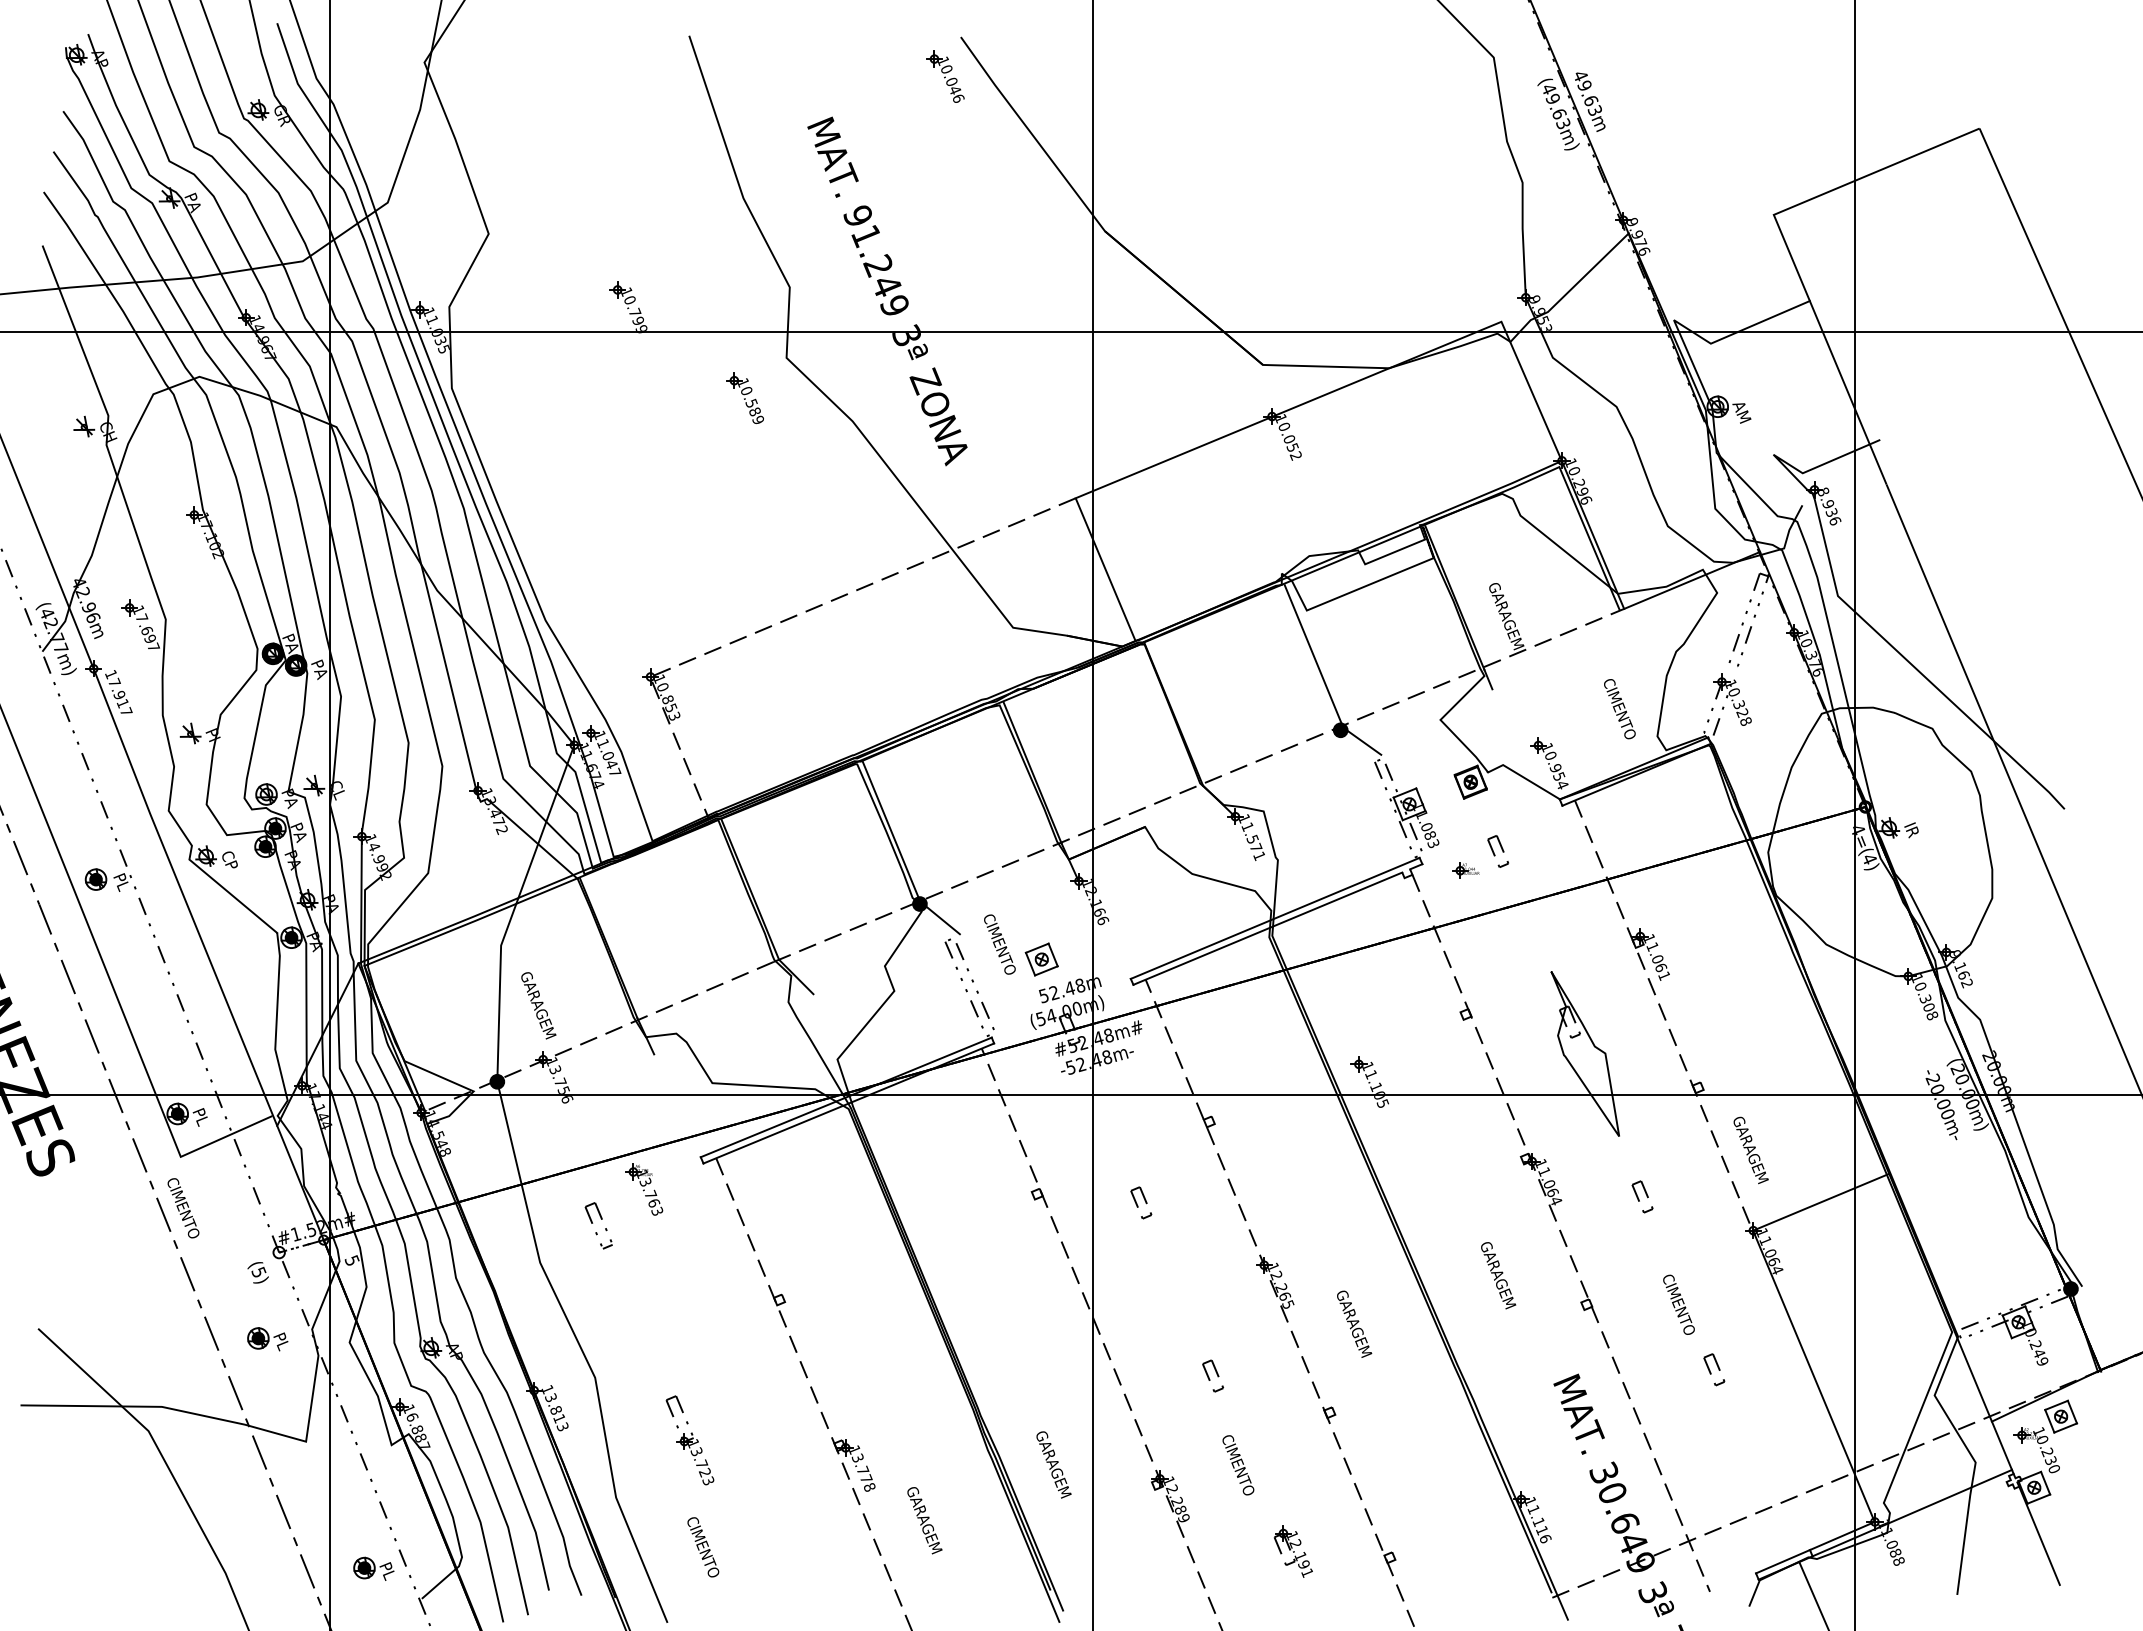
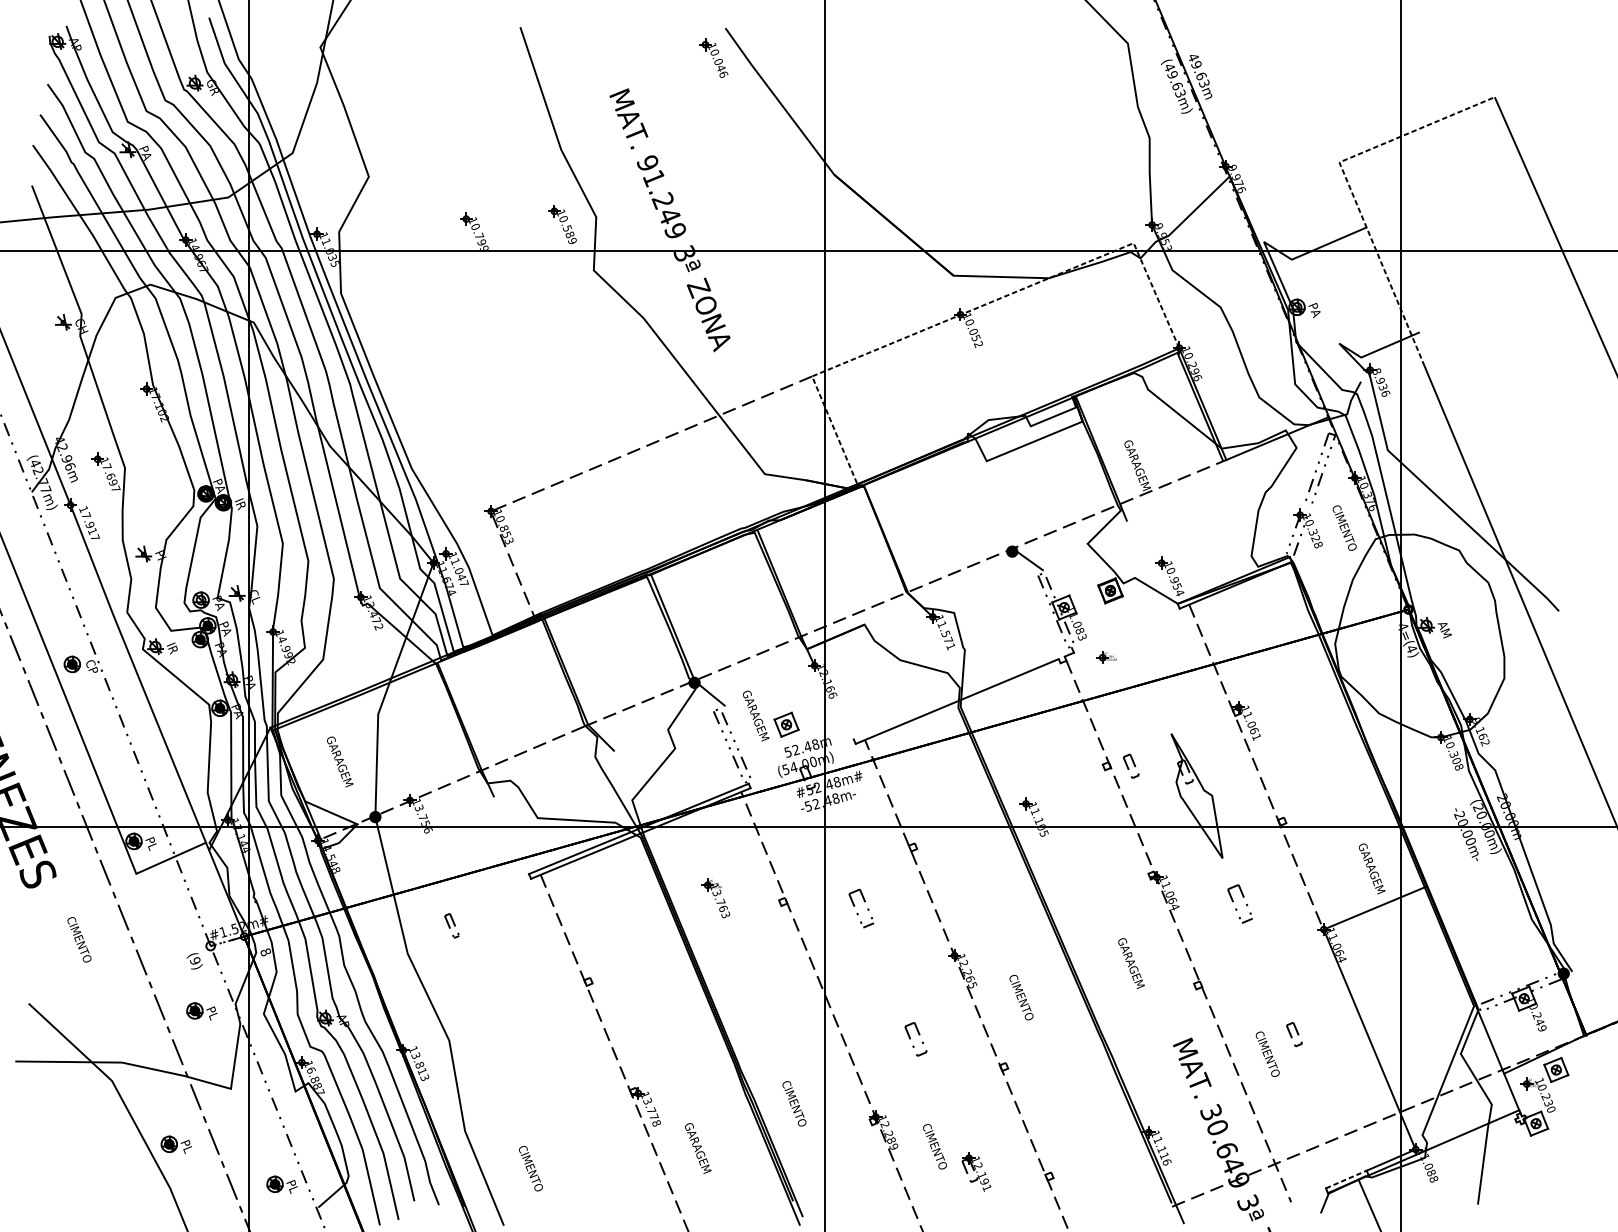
line: (1786, 246) -> (1348, 186), solid -> dashed
part: (744, 397) -> (562, 224), moved
line: (1287, 410) -> (972, 310), solid -> dashed
text: (1741, 411) -> (1314, 310), AM -> PA
line: (1313, 656) -> (991, 495), removed
text: (319, 670) -> (241, 506), PA -> IR
text: (1619, 709) -> (1344, 528), moved
text: (1912, 833) -> (1444, 629), IR -> AM
part: (1498, 851) -> (1131, 766), moved
text: (229, 859) -> (173, 649), CP -> IR
text: (121, 882) -> (91, 666), PL -> CP
line: (1274, 917) -> (962, 693), removed
text: (1002, 950) -> (756, 717), CIMENTO -> GARAGEM
text: (538, 1005) -> (340, 761), moved
text: (1750, 1150) -> (1371, 868), moved
part: (644, 1189) -> (716, 898), moved
part: (1642, 1196) -> (1240, 903), size x1.6
part: (1141, 1202) -> (861, 908), size x1.6
text: (183, 1208) -> (79, 939), moved
part: (598, 1225) -> (451, 925), size x0.7
text: (351, 1260) -> (265, 952), 5 -> 8
text: (258, 1271) -> (195, 960), (5) -> (9)
text: (1678, 1304) -> (1267, 1054), moved
text: (1355, 1326) -> (1023, 1001), GARAGEM -> CIMENTO
part: (1212, 1375) -> (915, 1038), size x1.4
part: (689, 1440) -> (520, 1088), removed
text: (1238, 1465) -> (935, 1146), moved
text: (1054, 1467) -> (796, 1108), GARAGEM -> CIMENTO
part: (233, 1515) -> (176, 1144), added
line: (2039, 1535) -> (1540, 1159), removed
line: (1783, 1561) -> (1346, 1179), solid -> dashed

